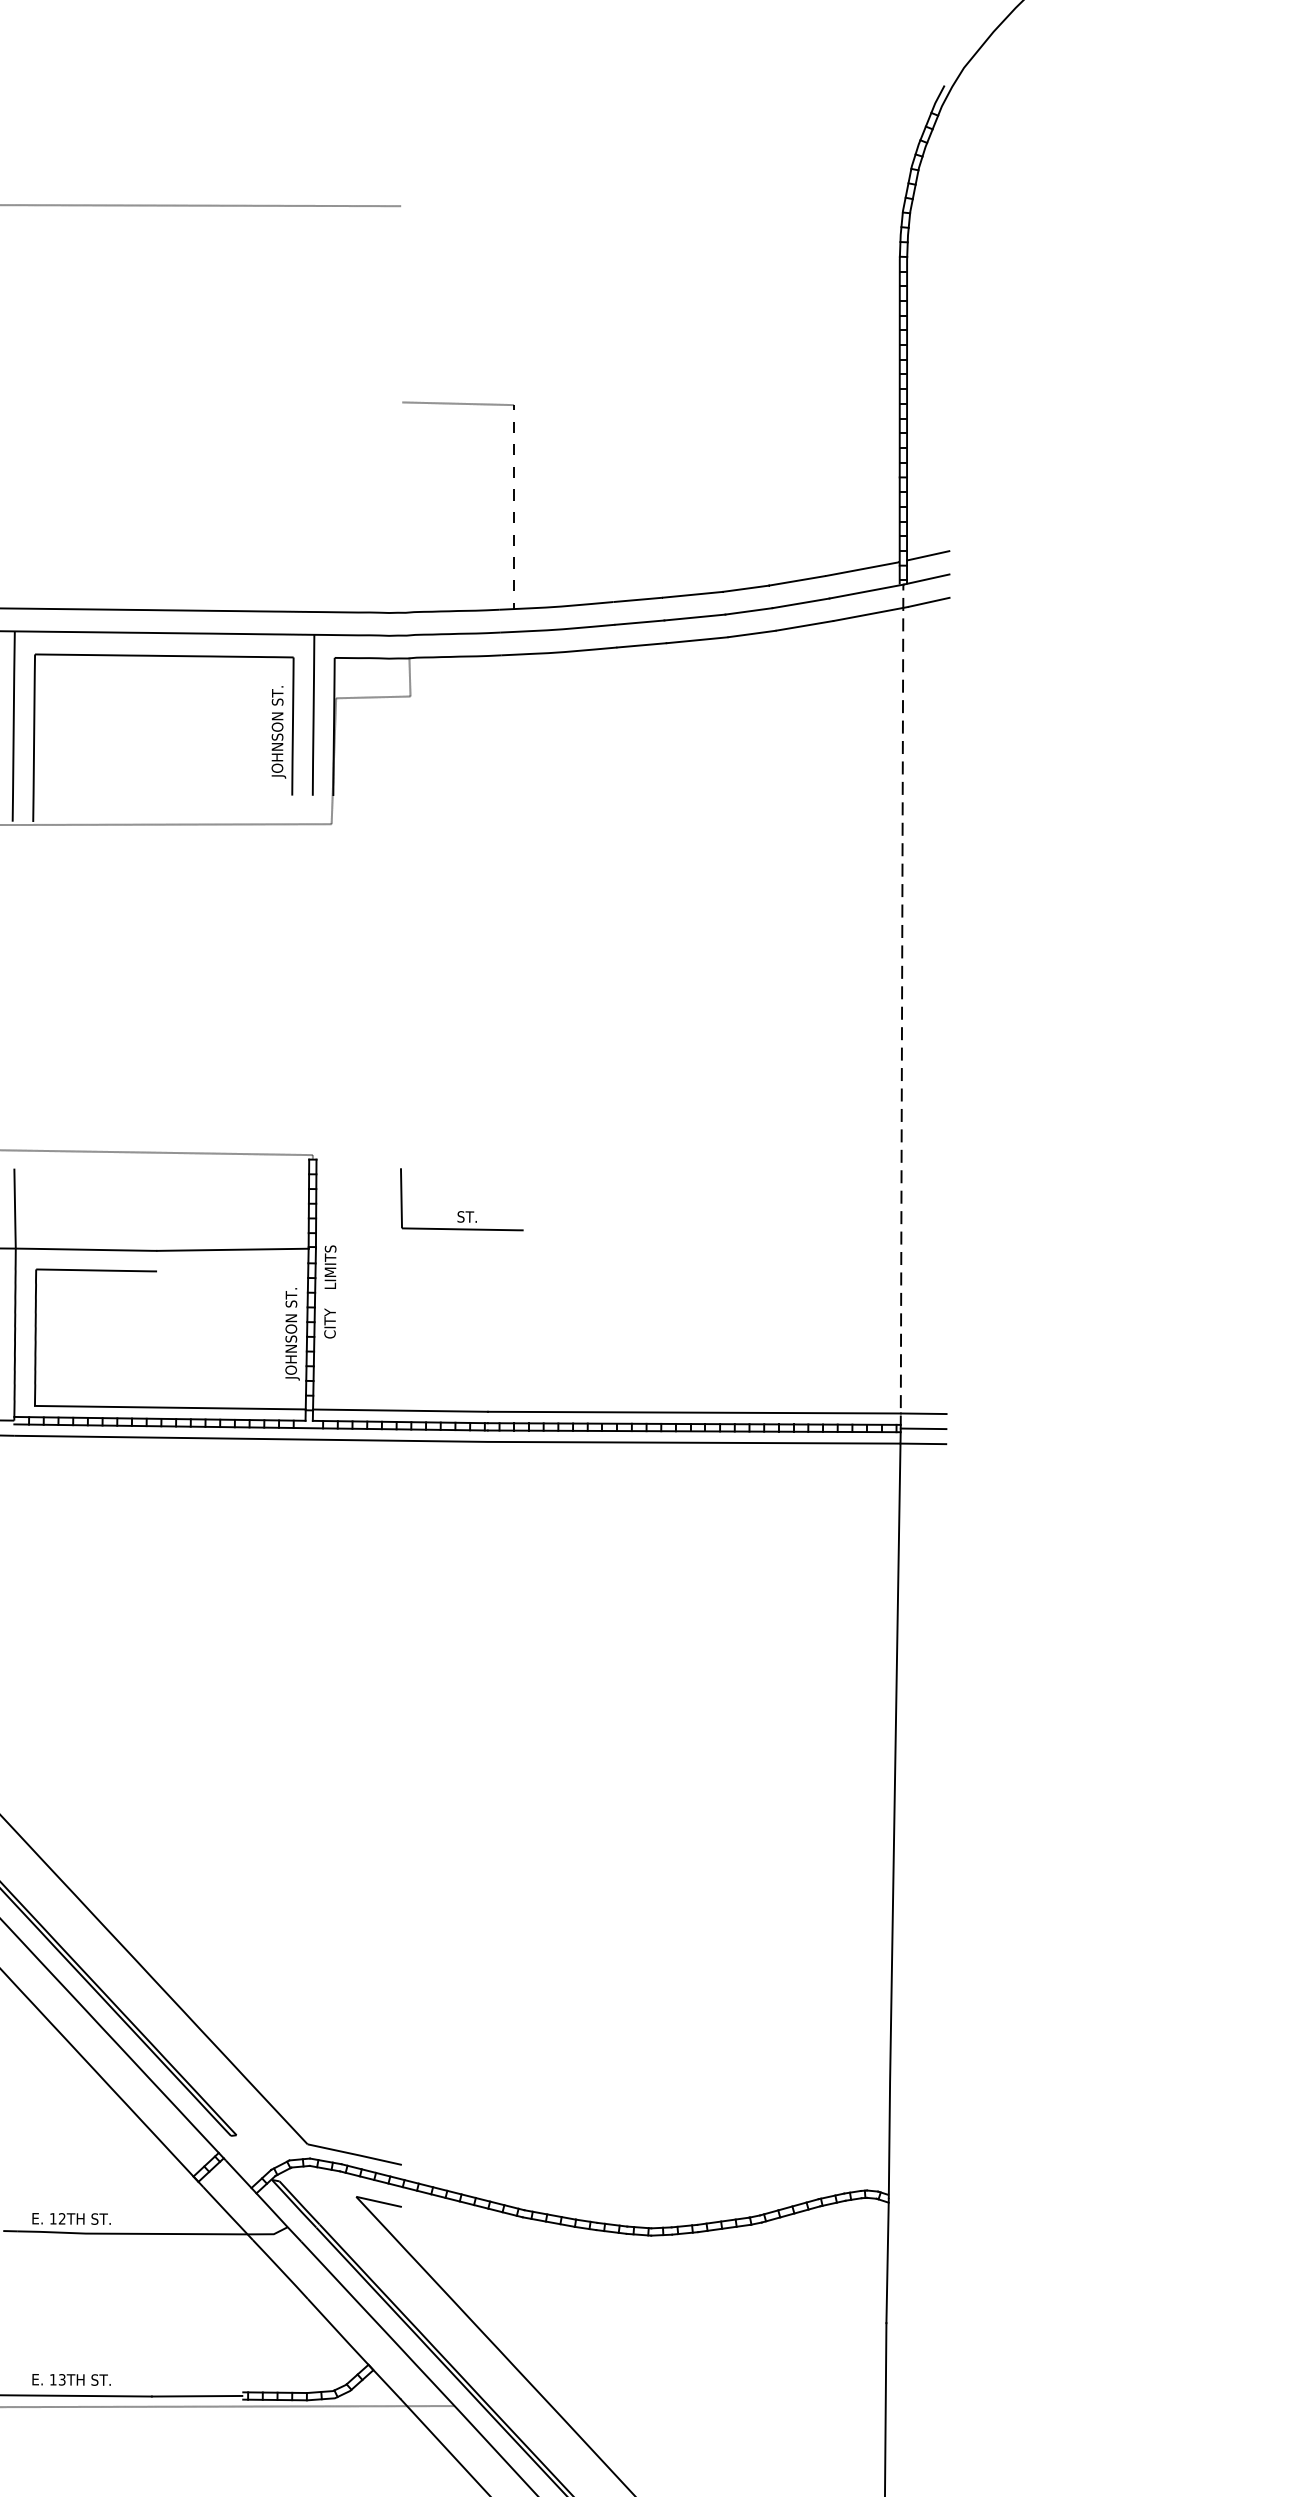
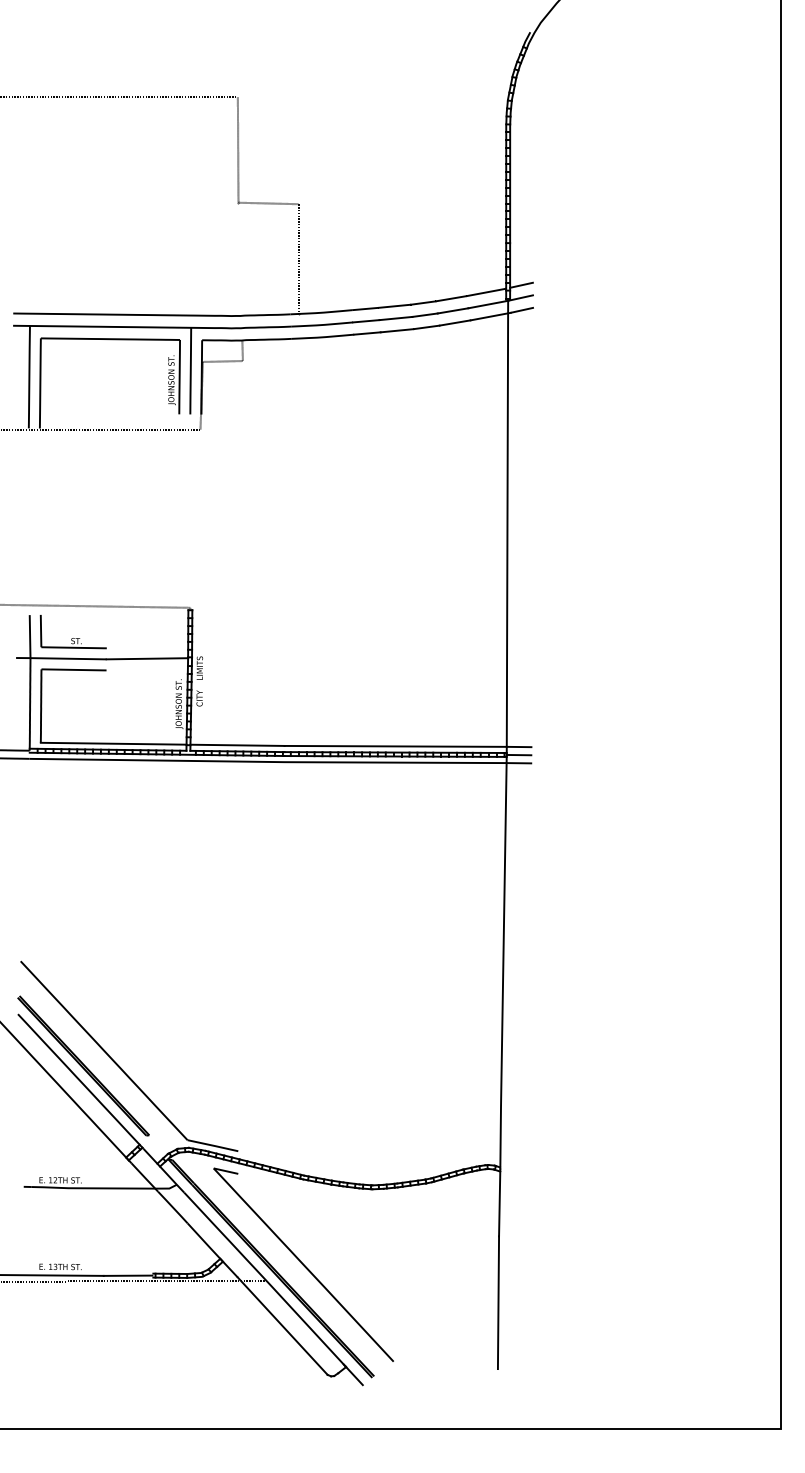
line: (400, 303) -> (237, 149), added
line: (902, 1005) -> (507, 527), dashed -> solid
part: (459, 1200) -> (72, 632), moved

